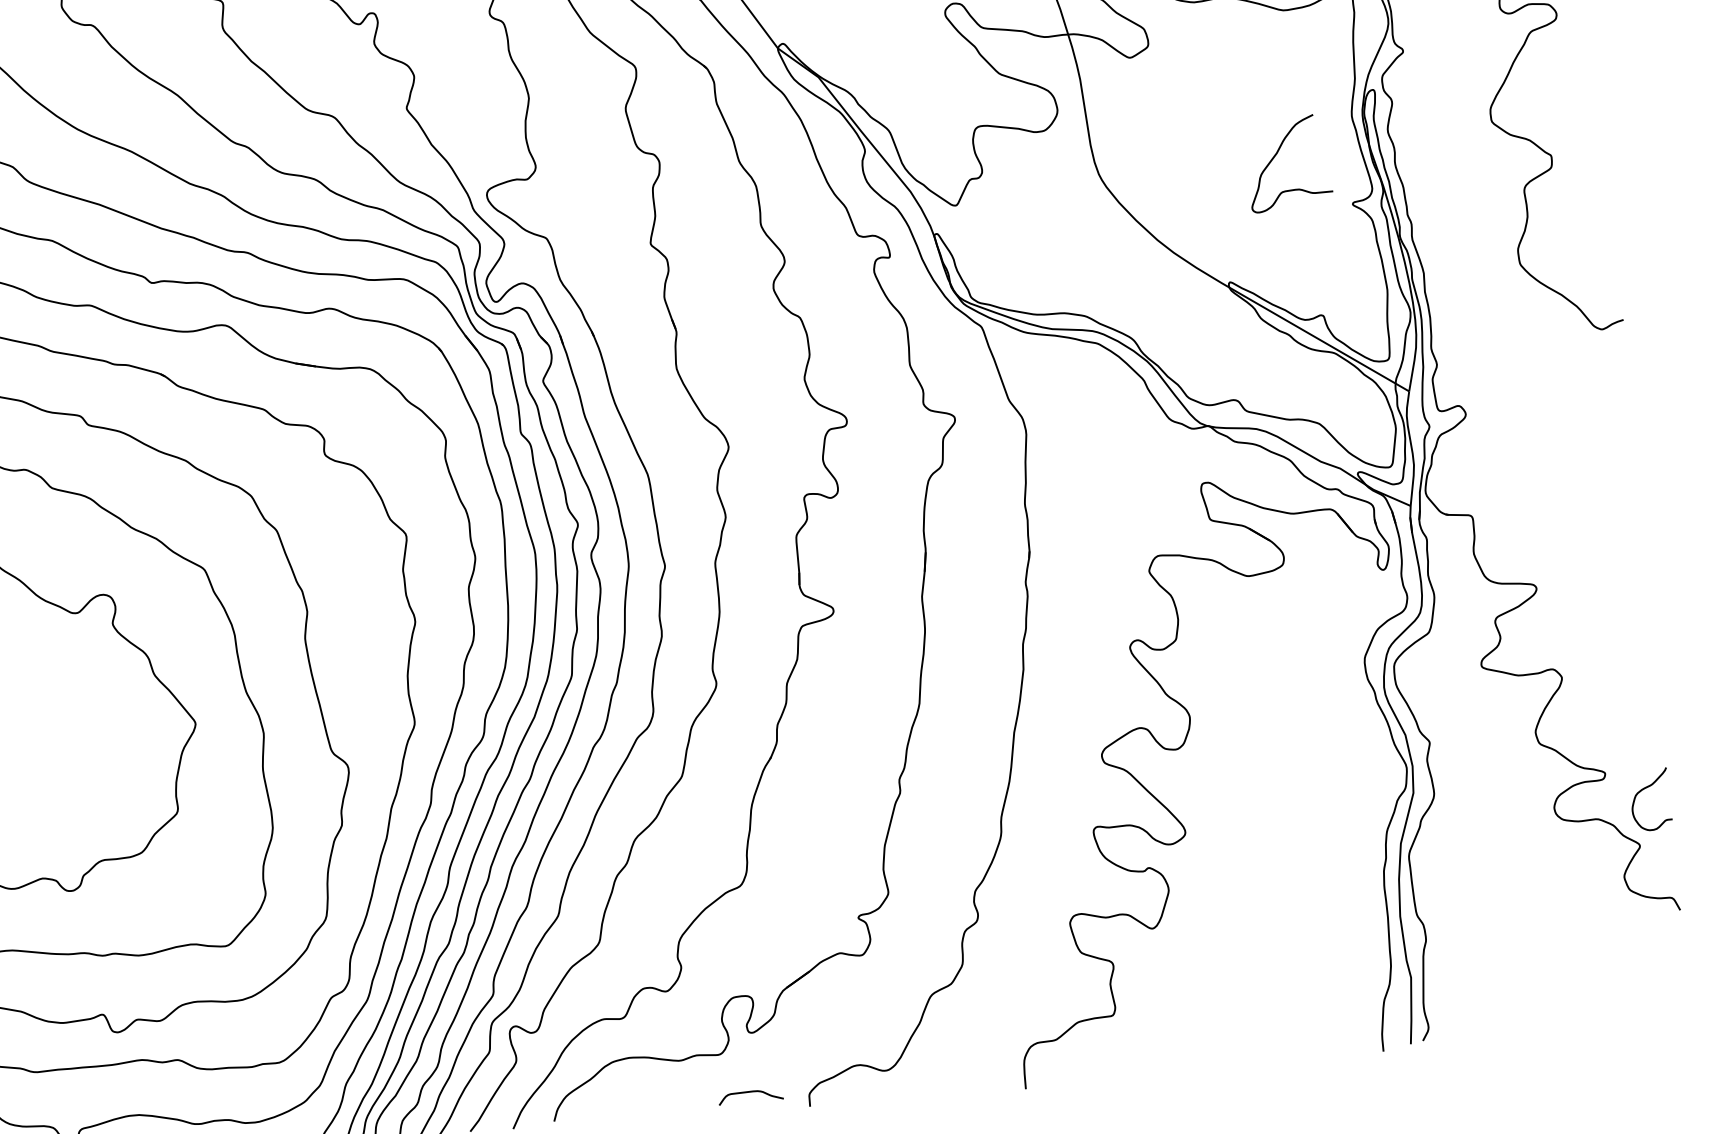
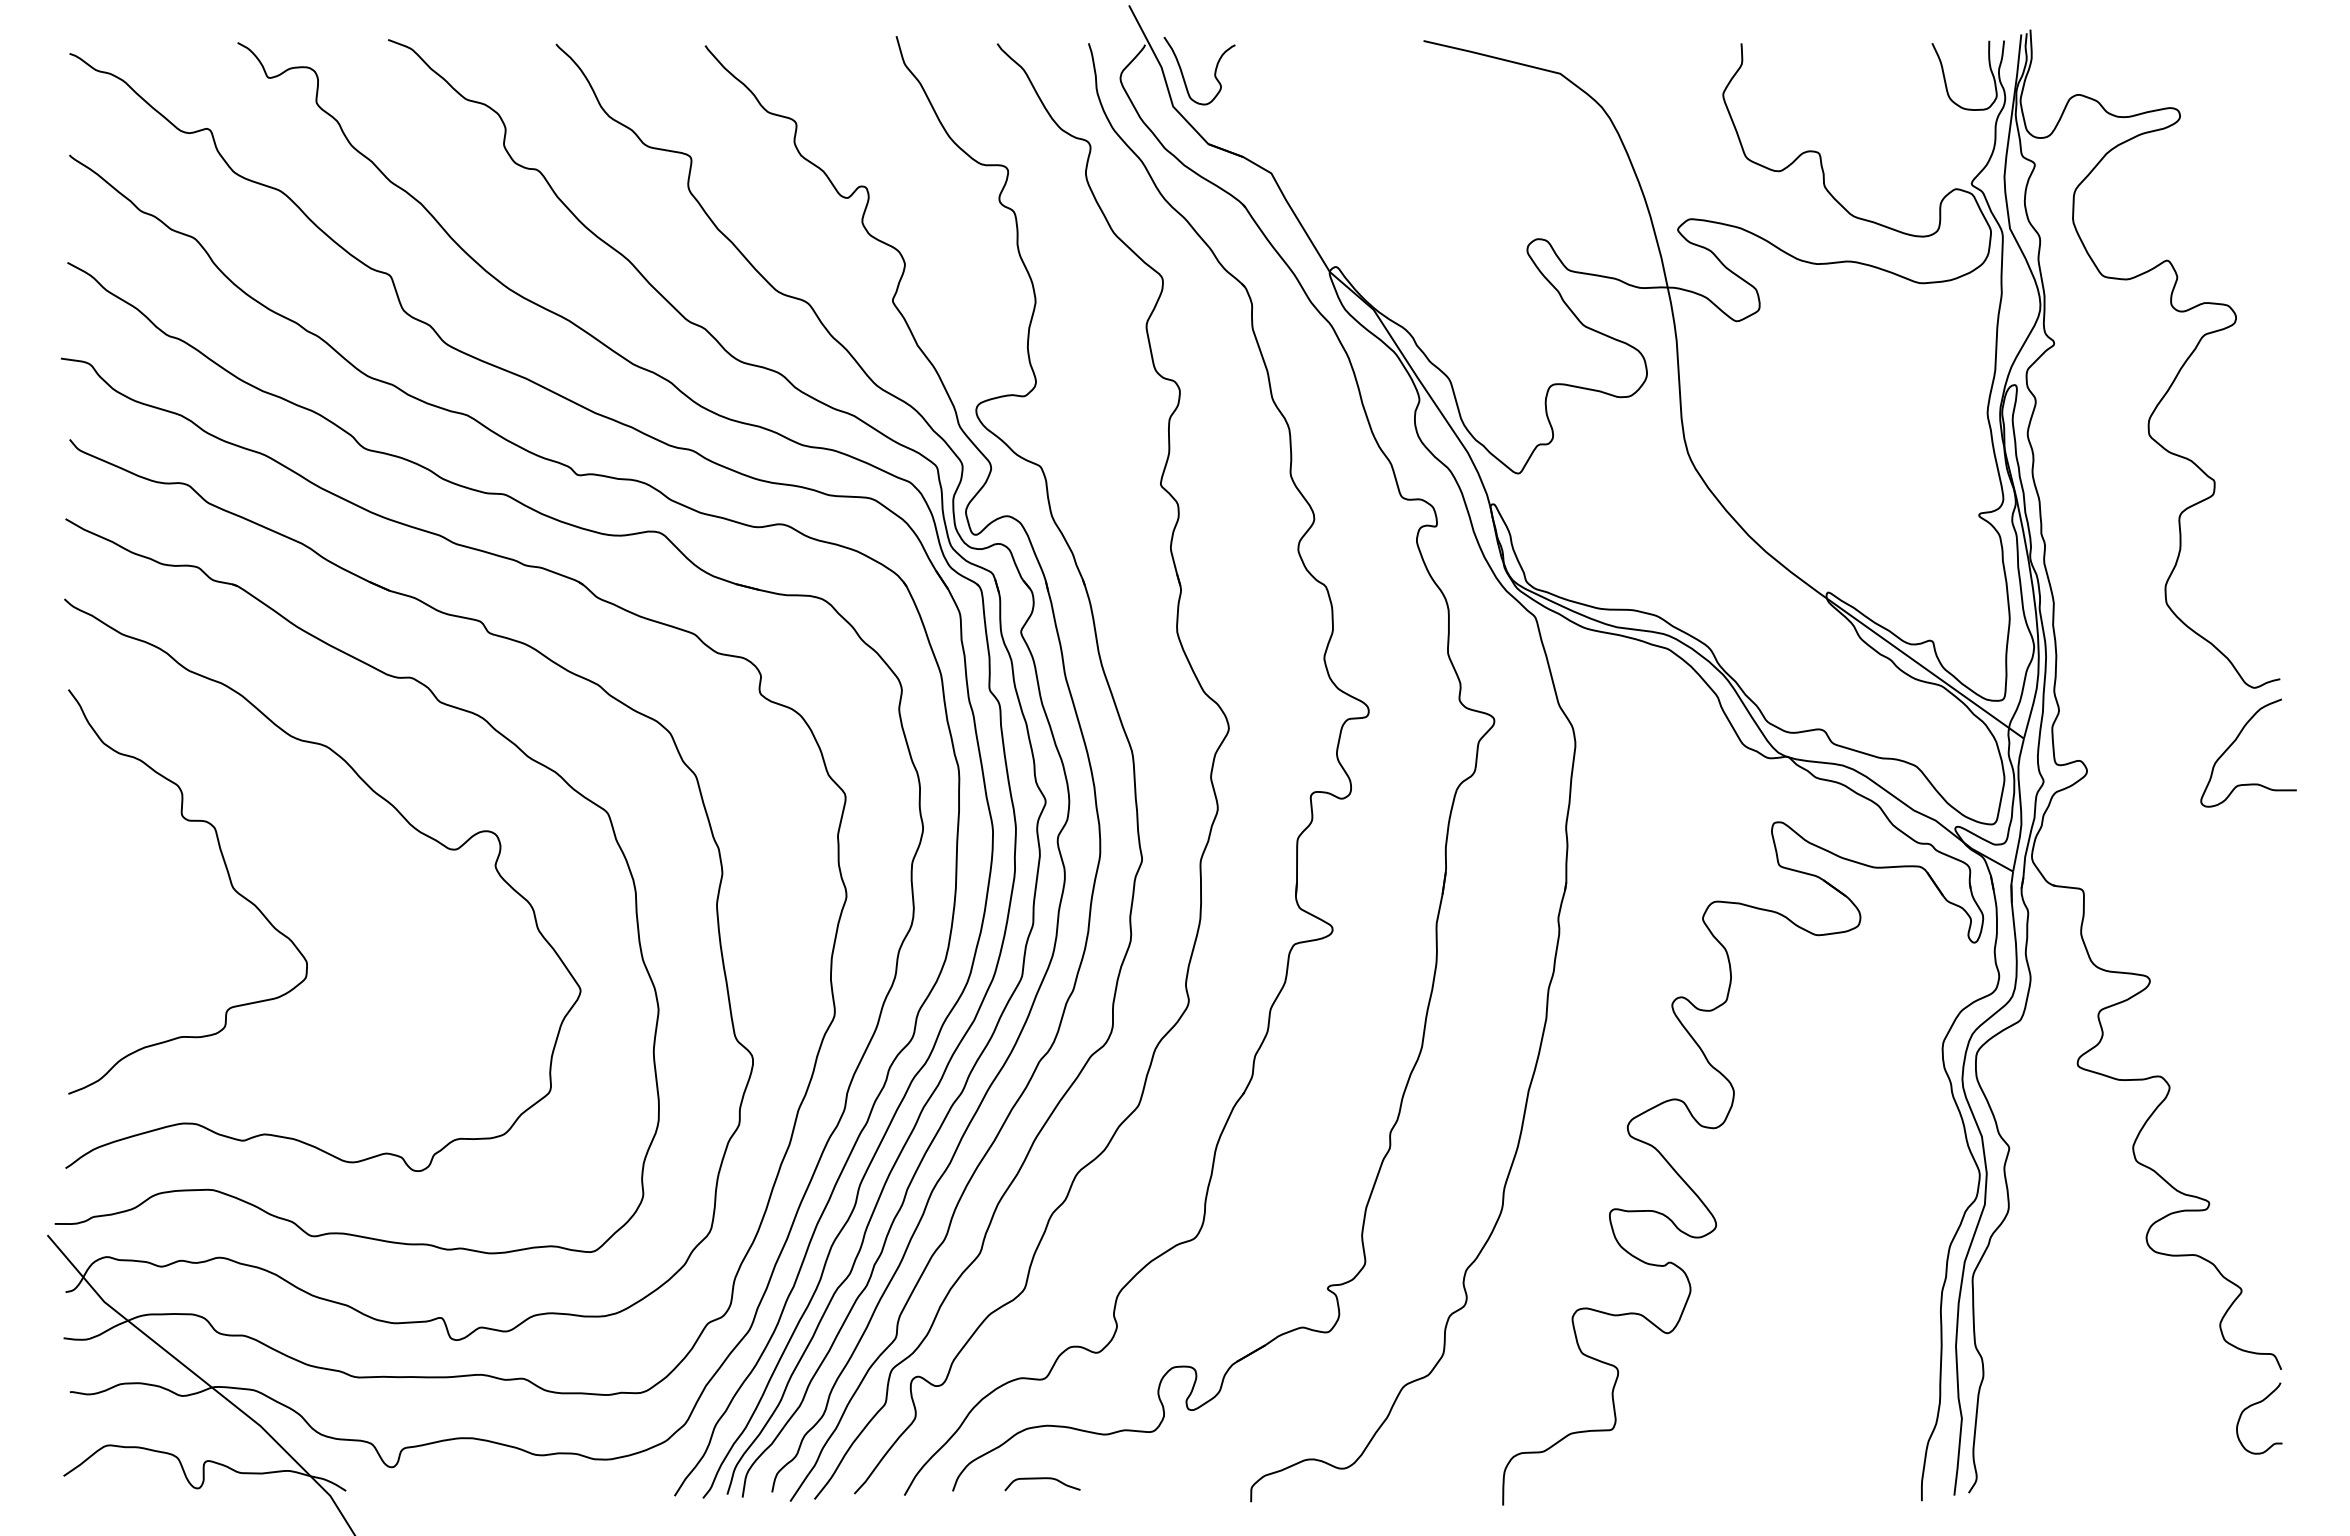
curve: (1277, 153) -> (2236, 740), moved
curve: (1645, 789) -> (2254, 1405), moved
curve: (750, 1092) -> (1042, 1479), moved

